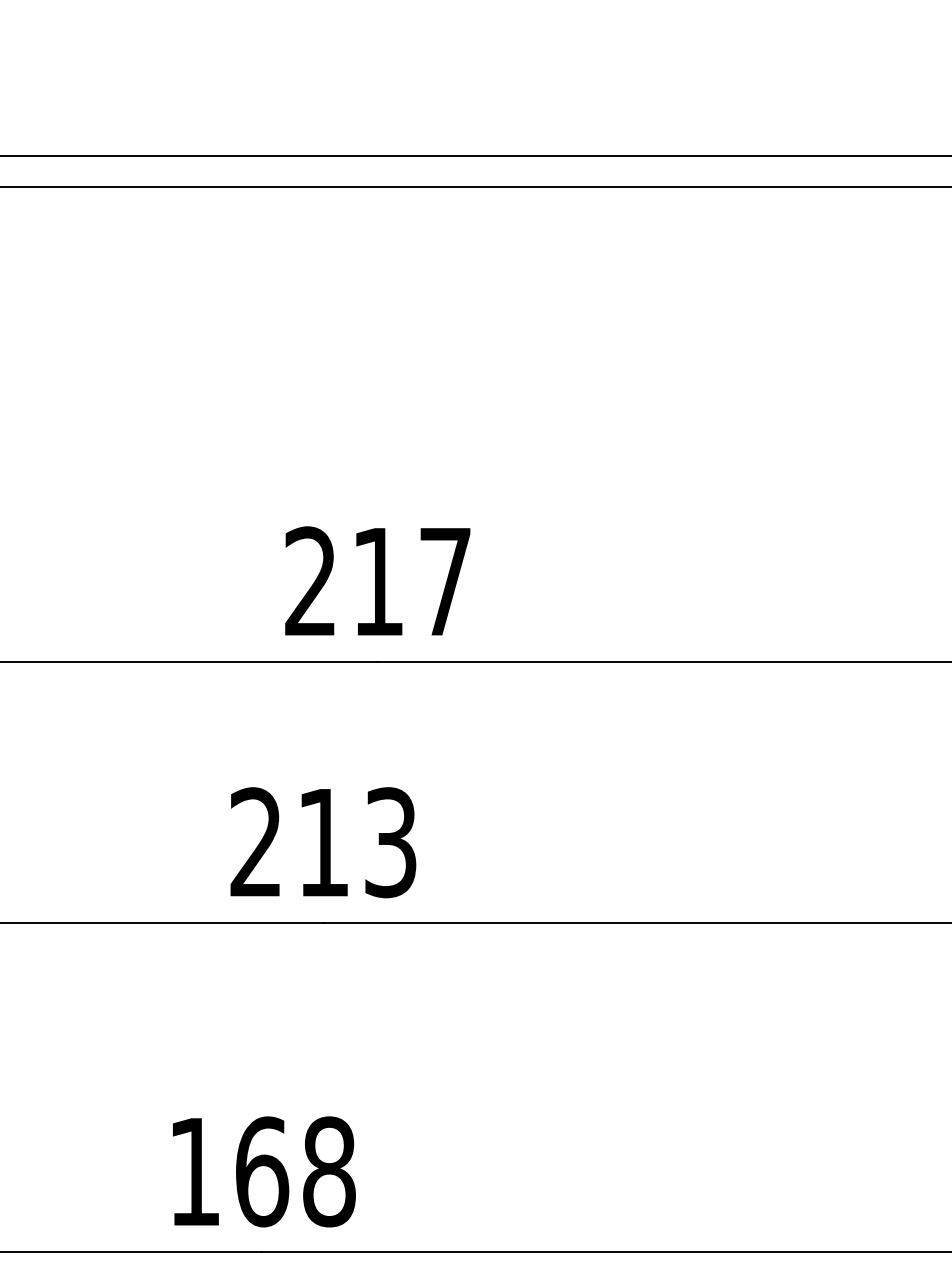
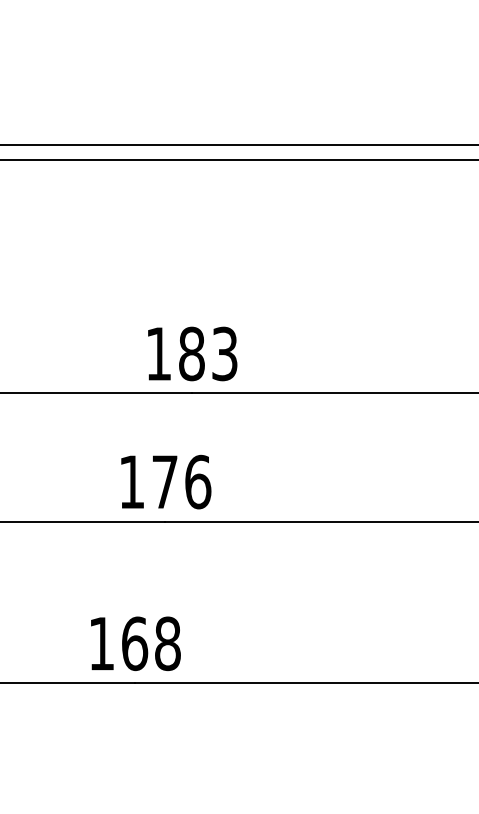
text: (377, 580) -> (191, 353), 217 -> 183
text: (324, 841) -> (165, 481), 213 -> 176

